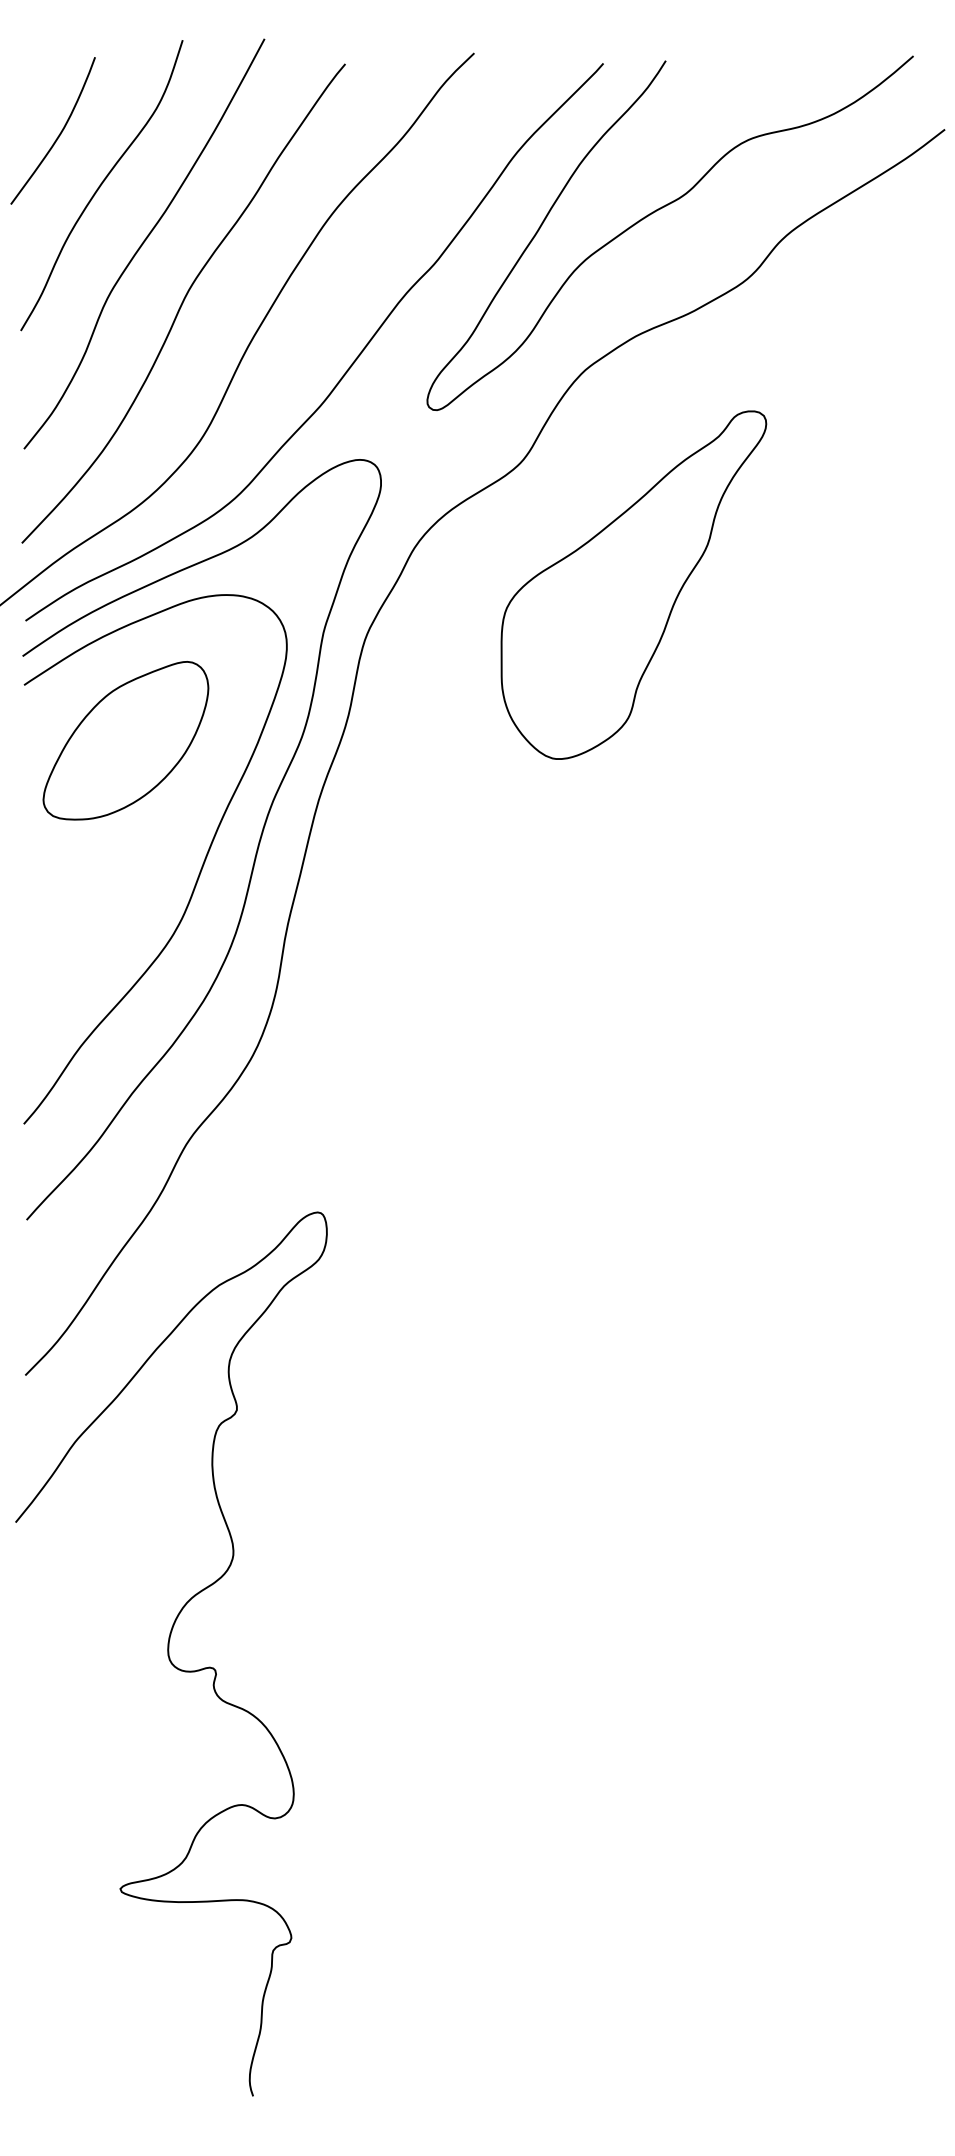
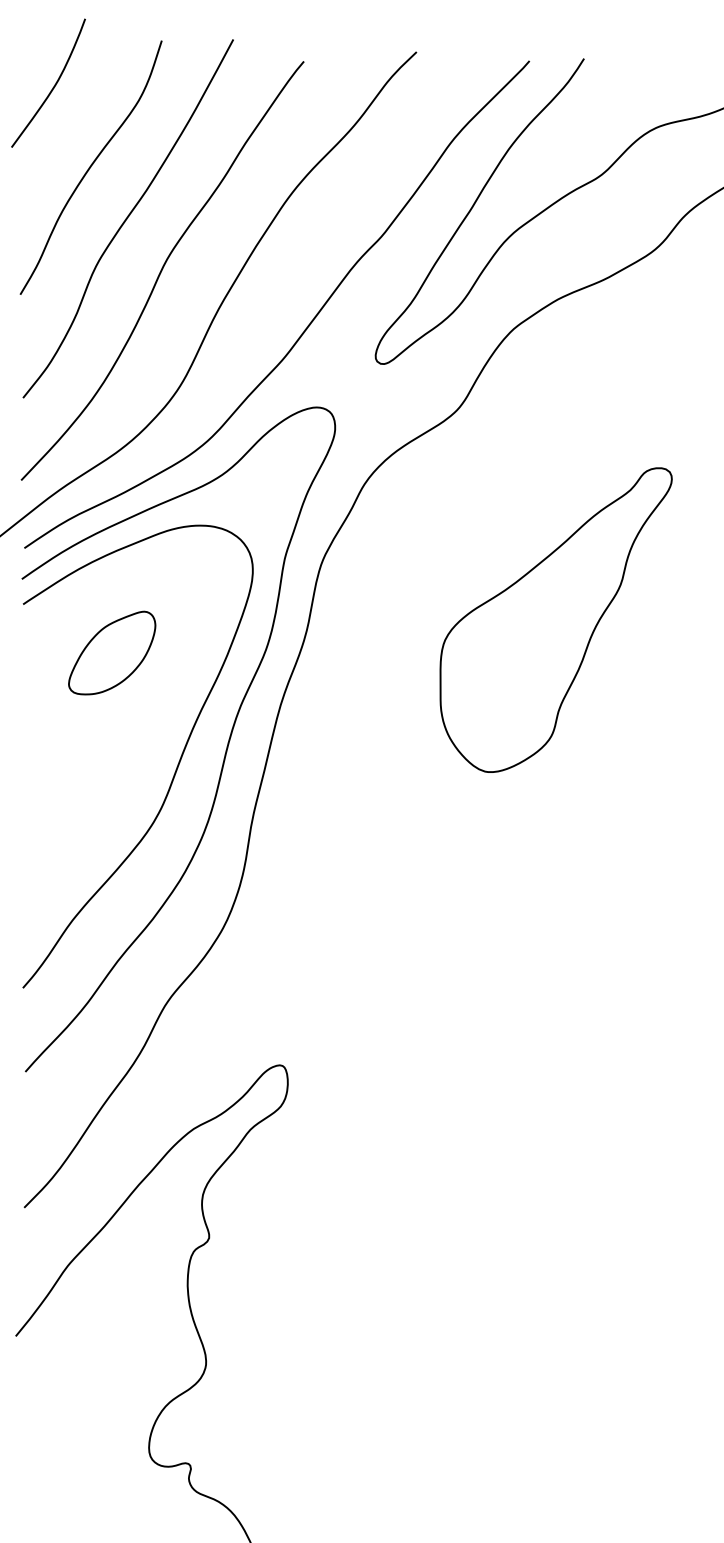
curve: (59, 133) -> (54, 85), moved
part: (633, 584) -> (555, 619), moved
part: (125, 740) -> (111, 652), size x0.6

